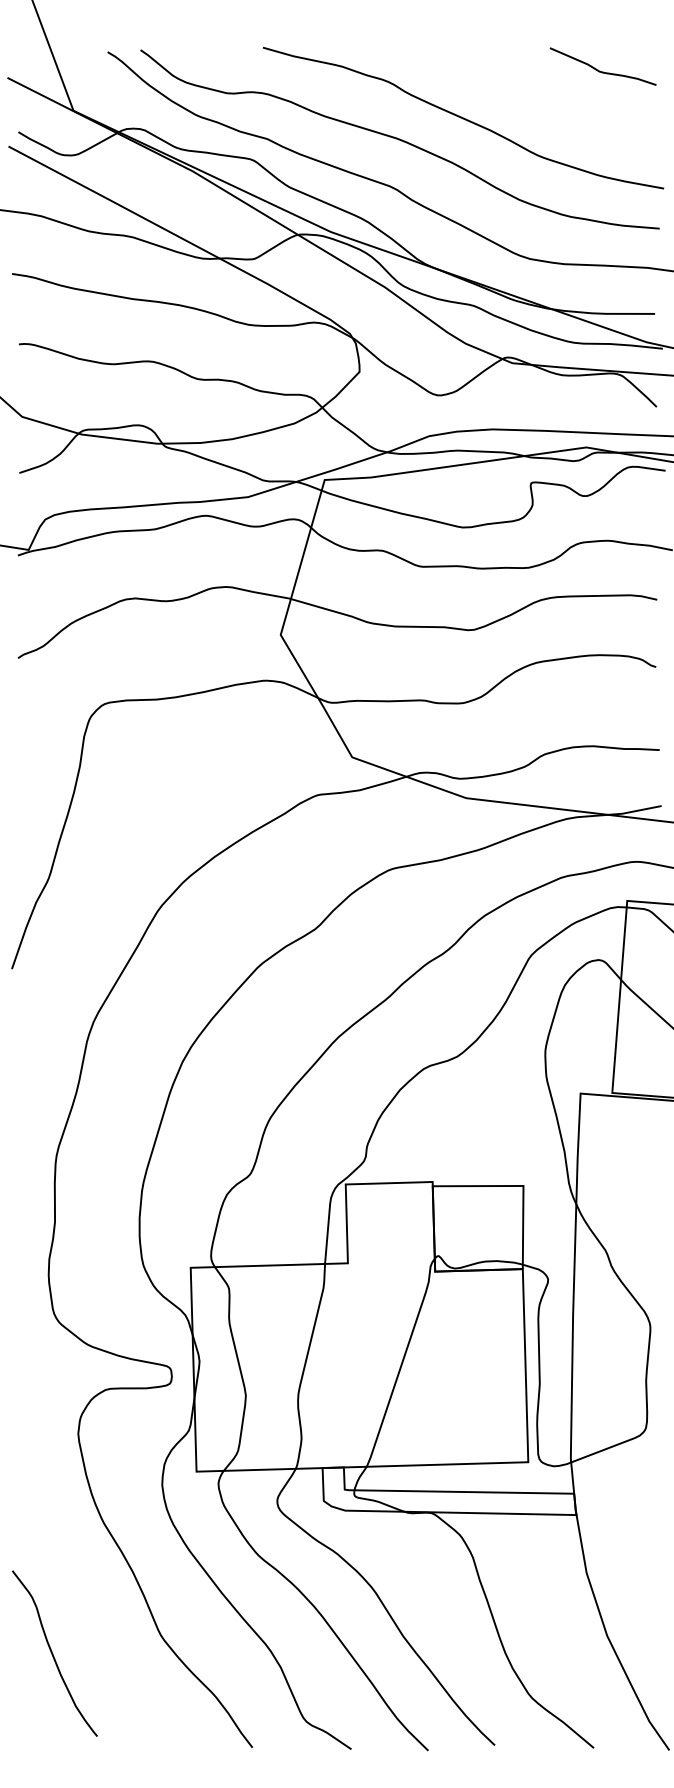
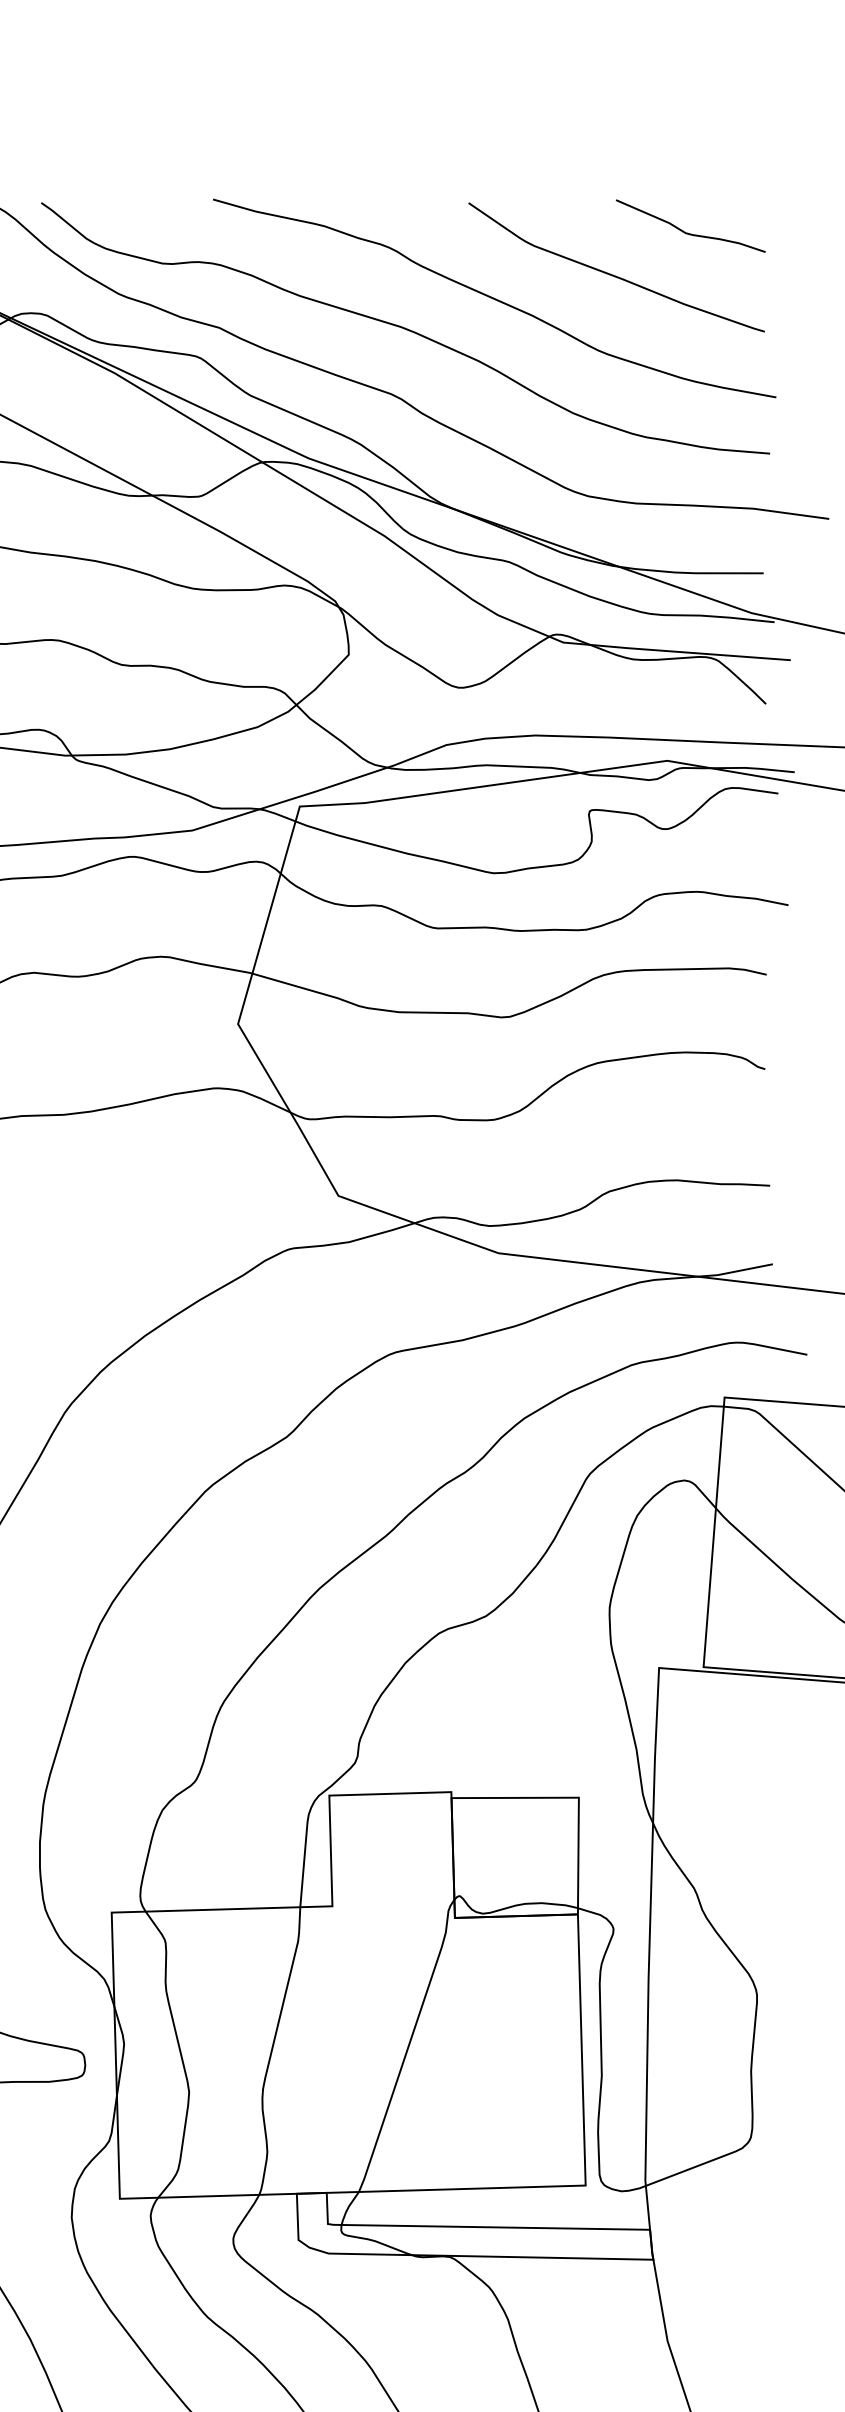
curve: (547, 100) -> (612, 273), added

